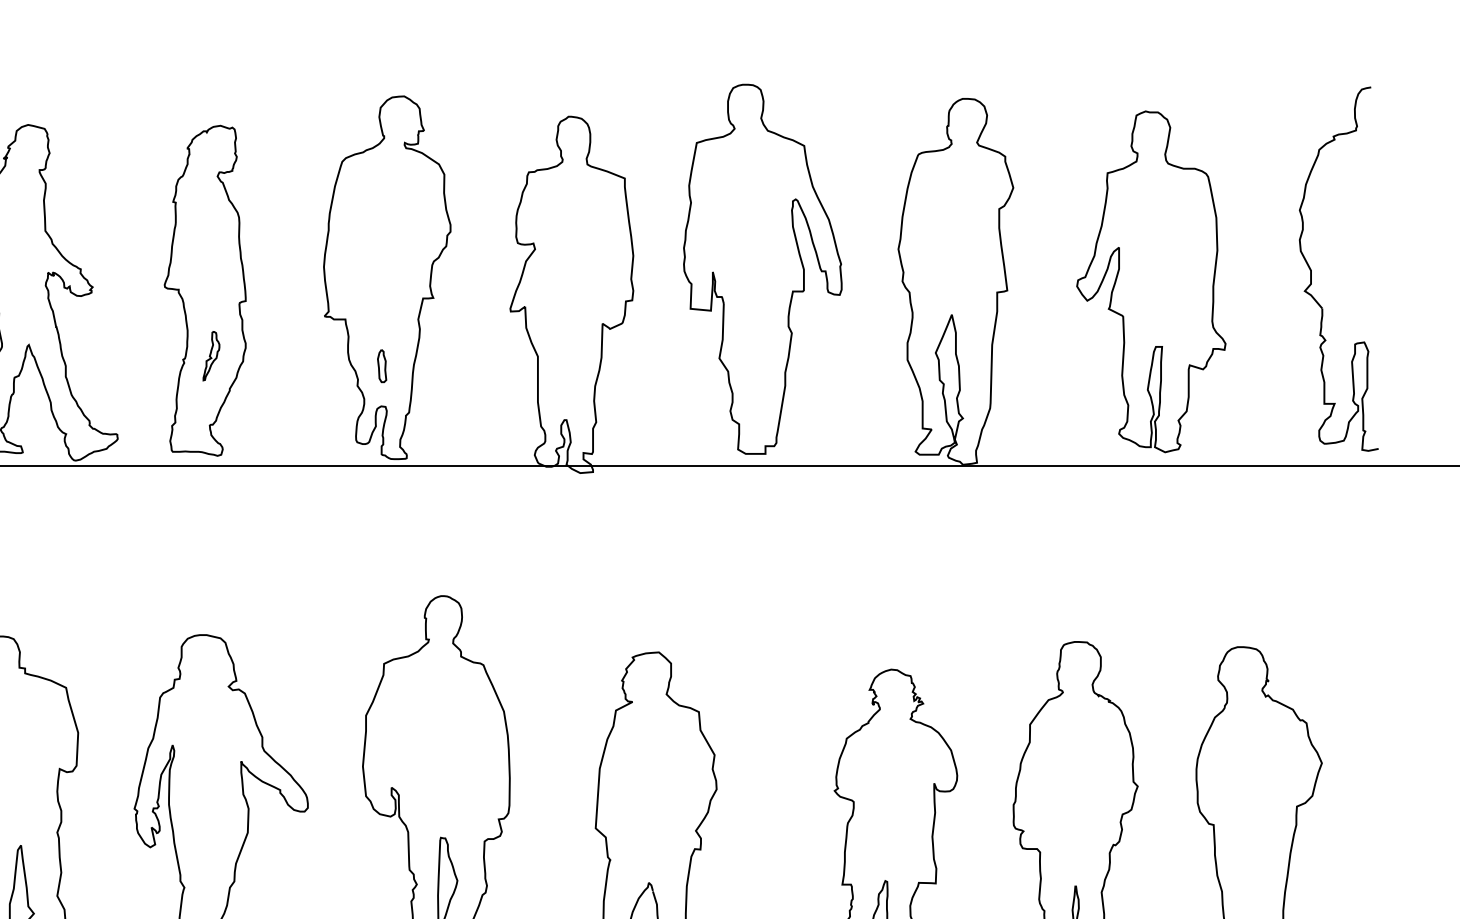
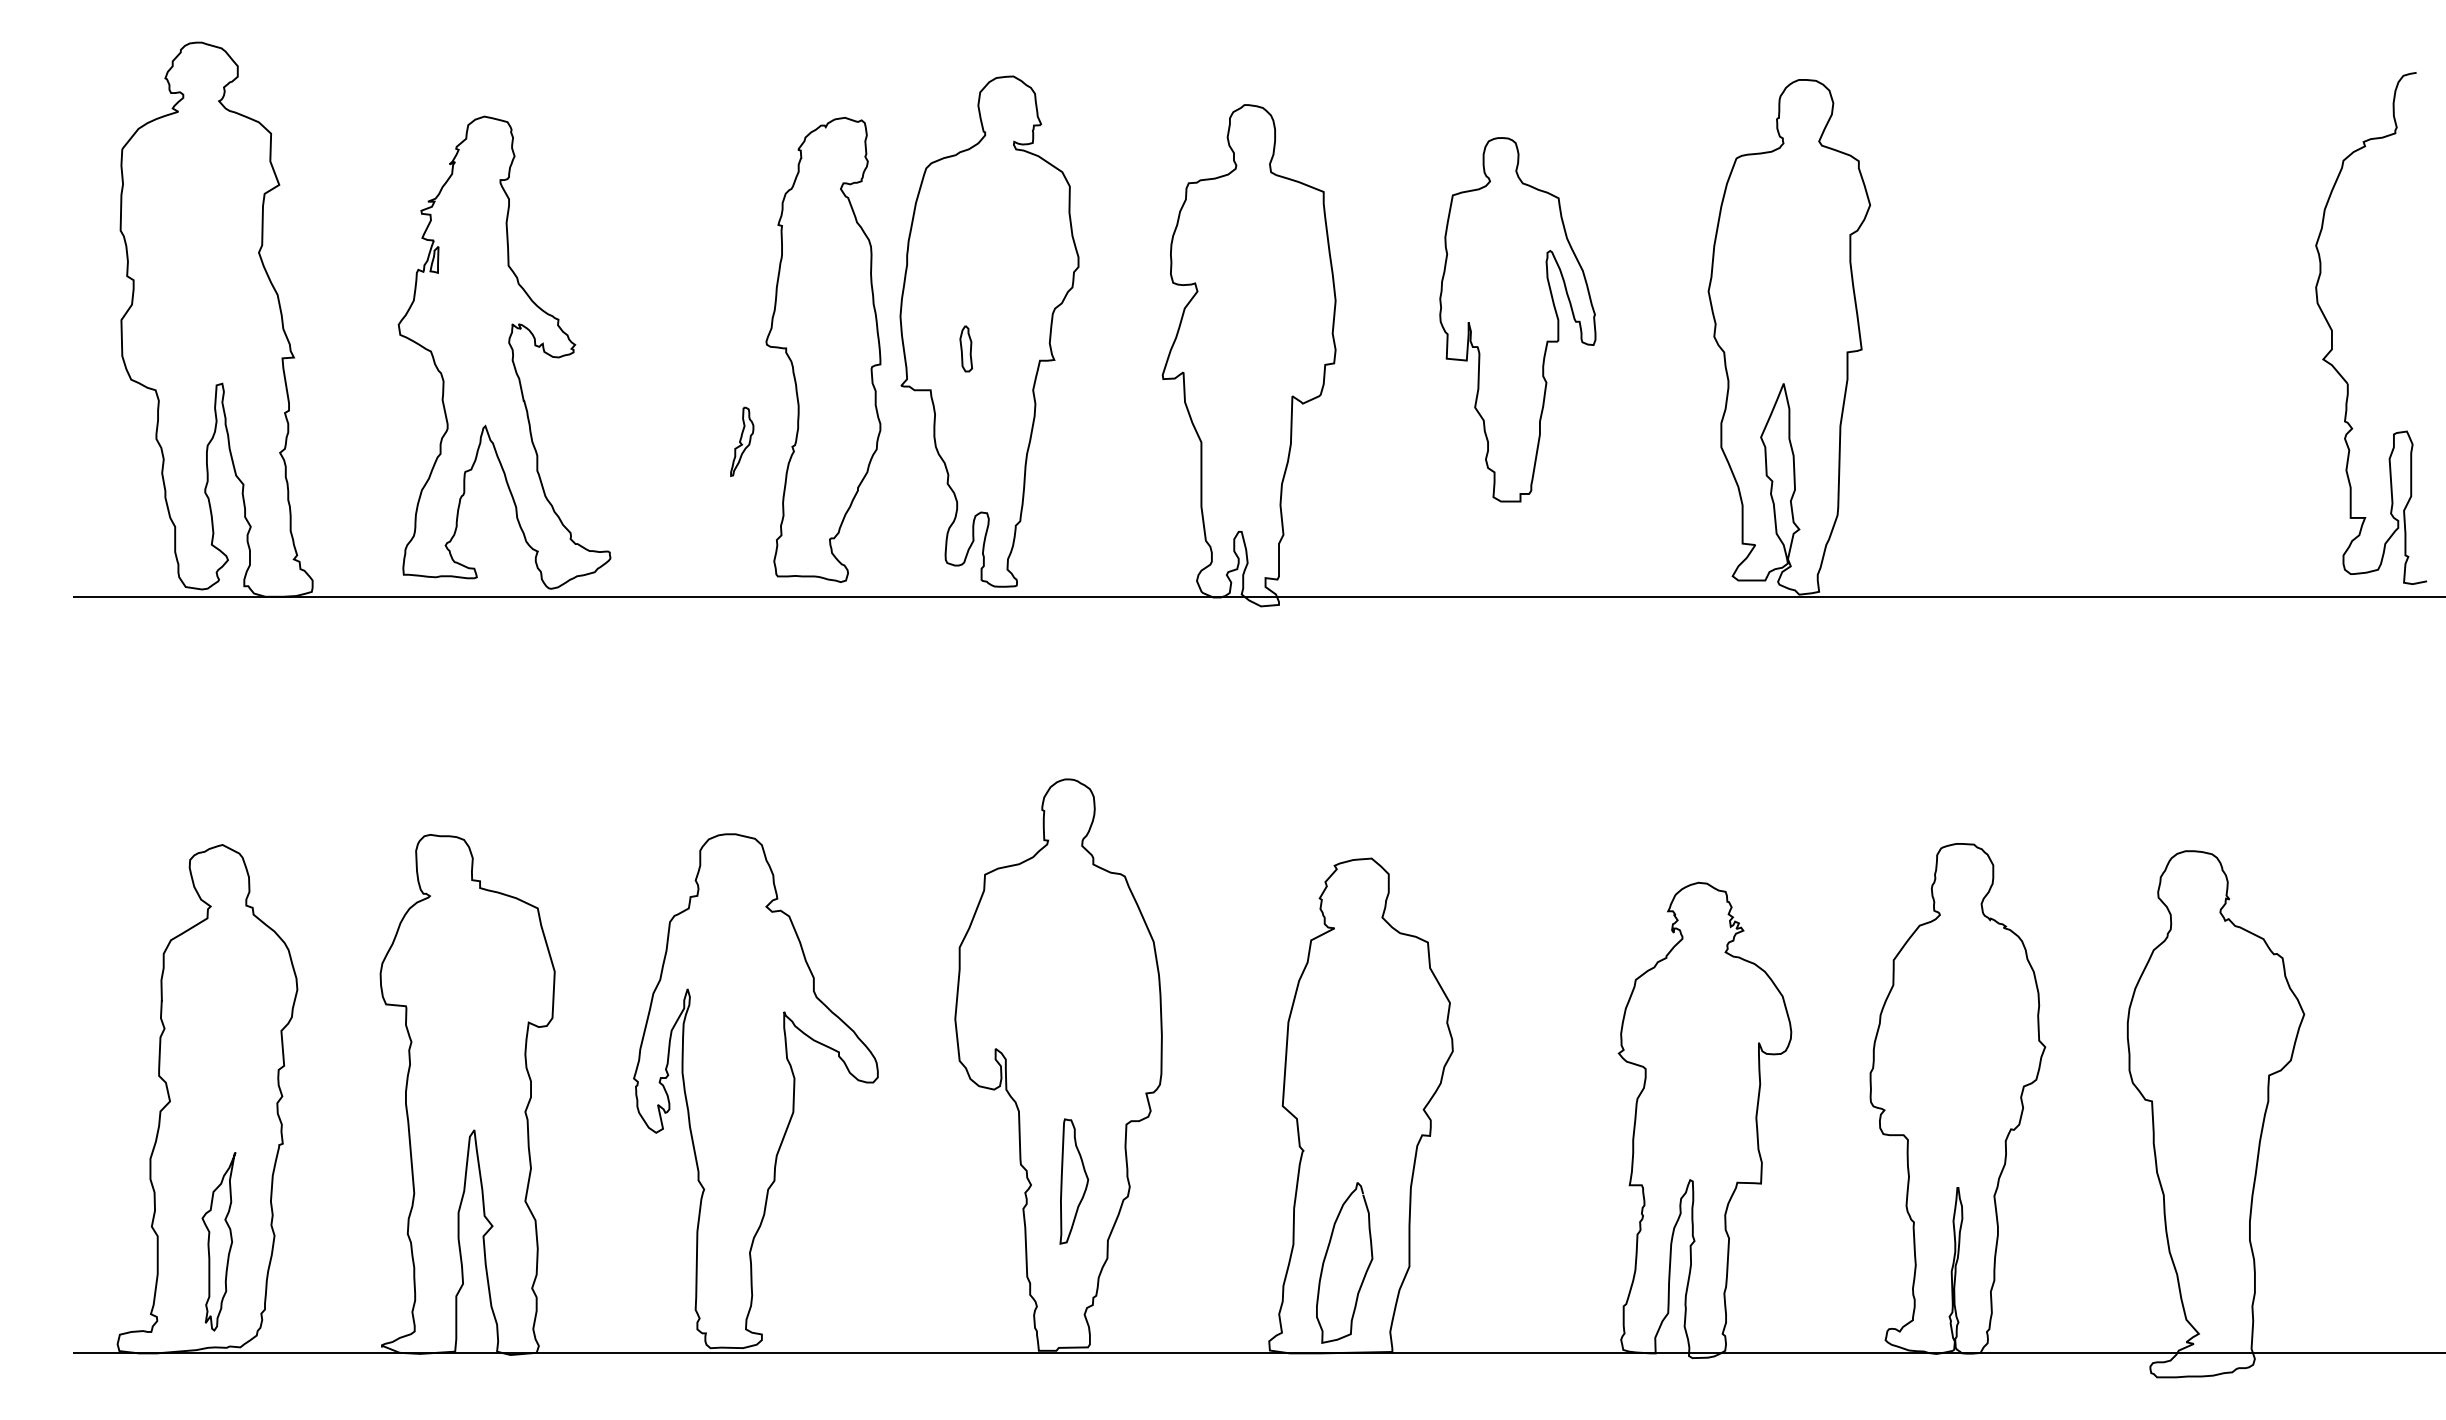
part: (762, 269) -> (1517, 319), size x0.7
part: (1311, 269) -> (2332, 329), moved
part: (1151, 281) -> (2064, 336), removed
part: (205, 290) -> (823, 349), moved
part: (382, 365) -> (966, 348), moved

